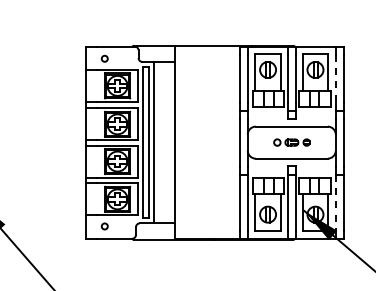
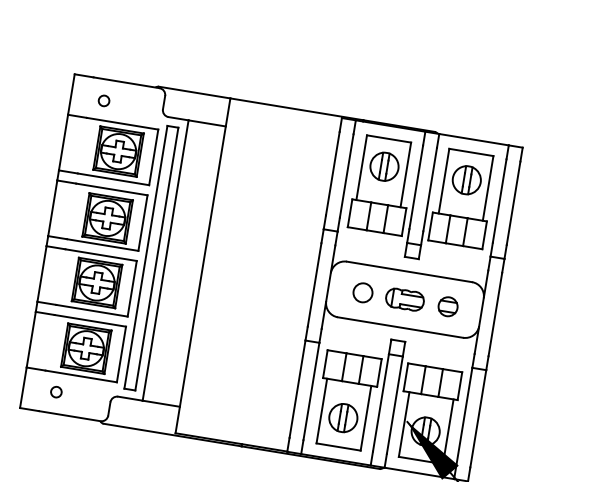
line: (335, 79) -> (498, 202), dashed -> solid
part: (291, 142) -> (404, 299), size x1.67
line: (335, 203) -> (463, 417), dashed -> solid

